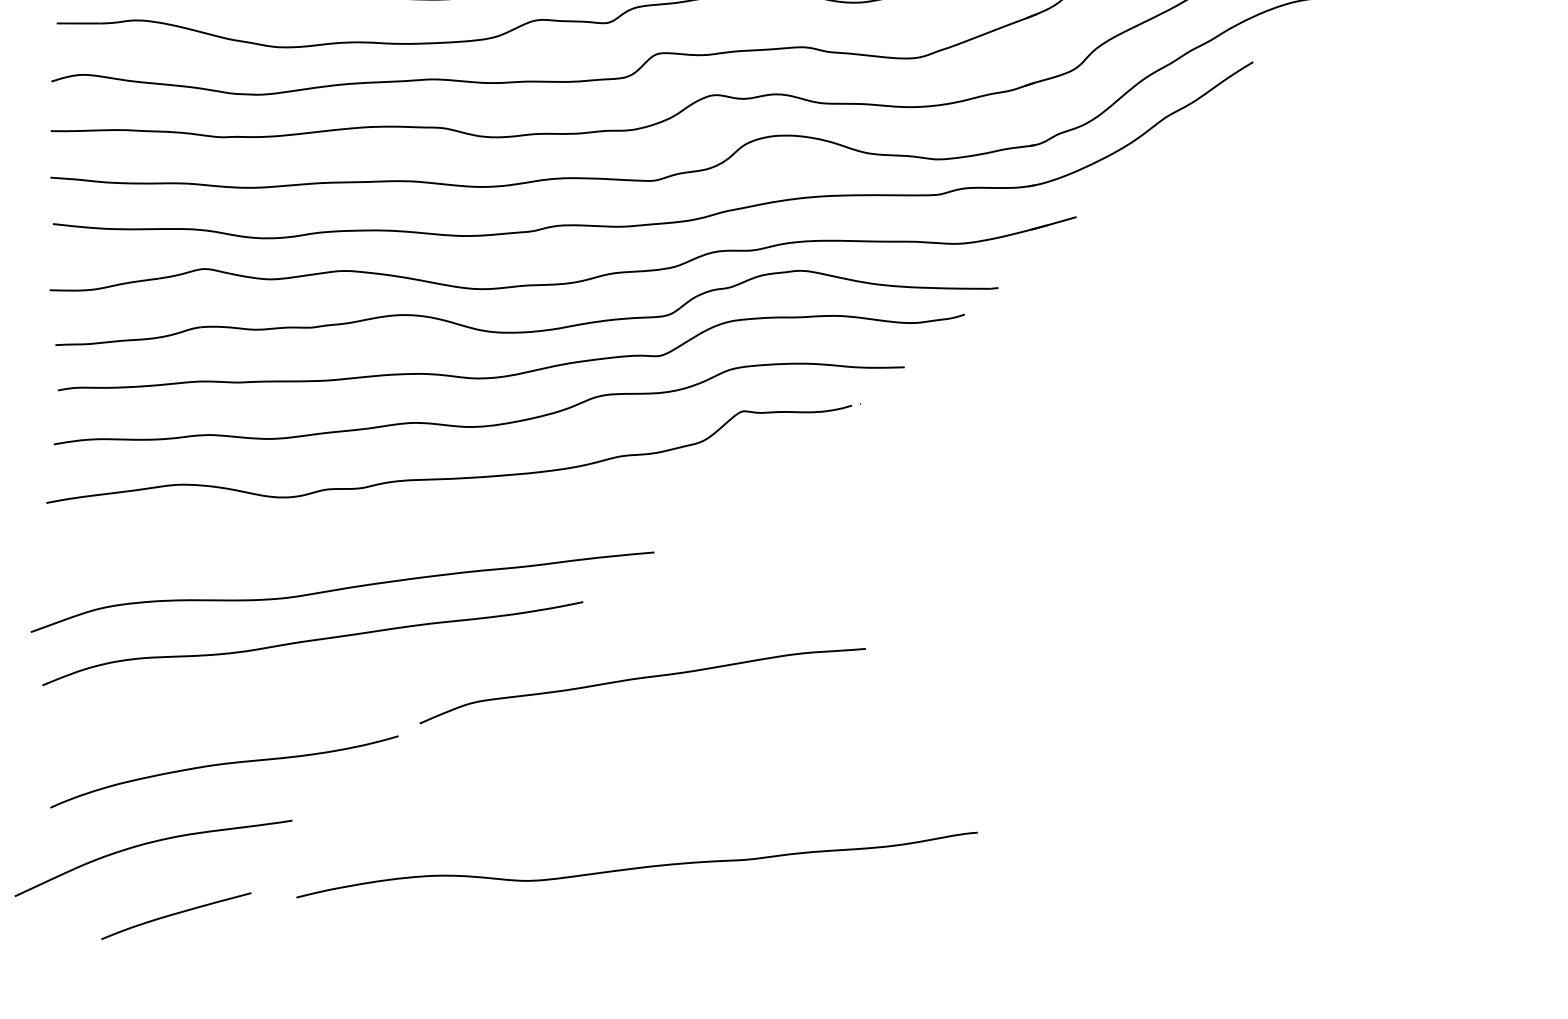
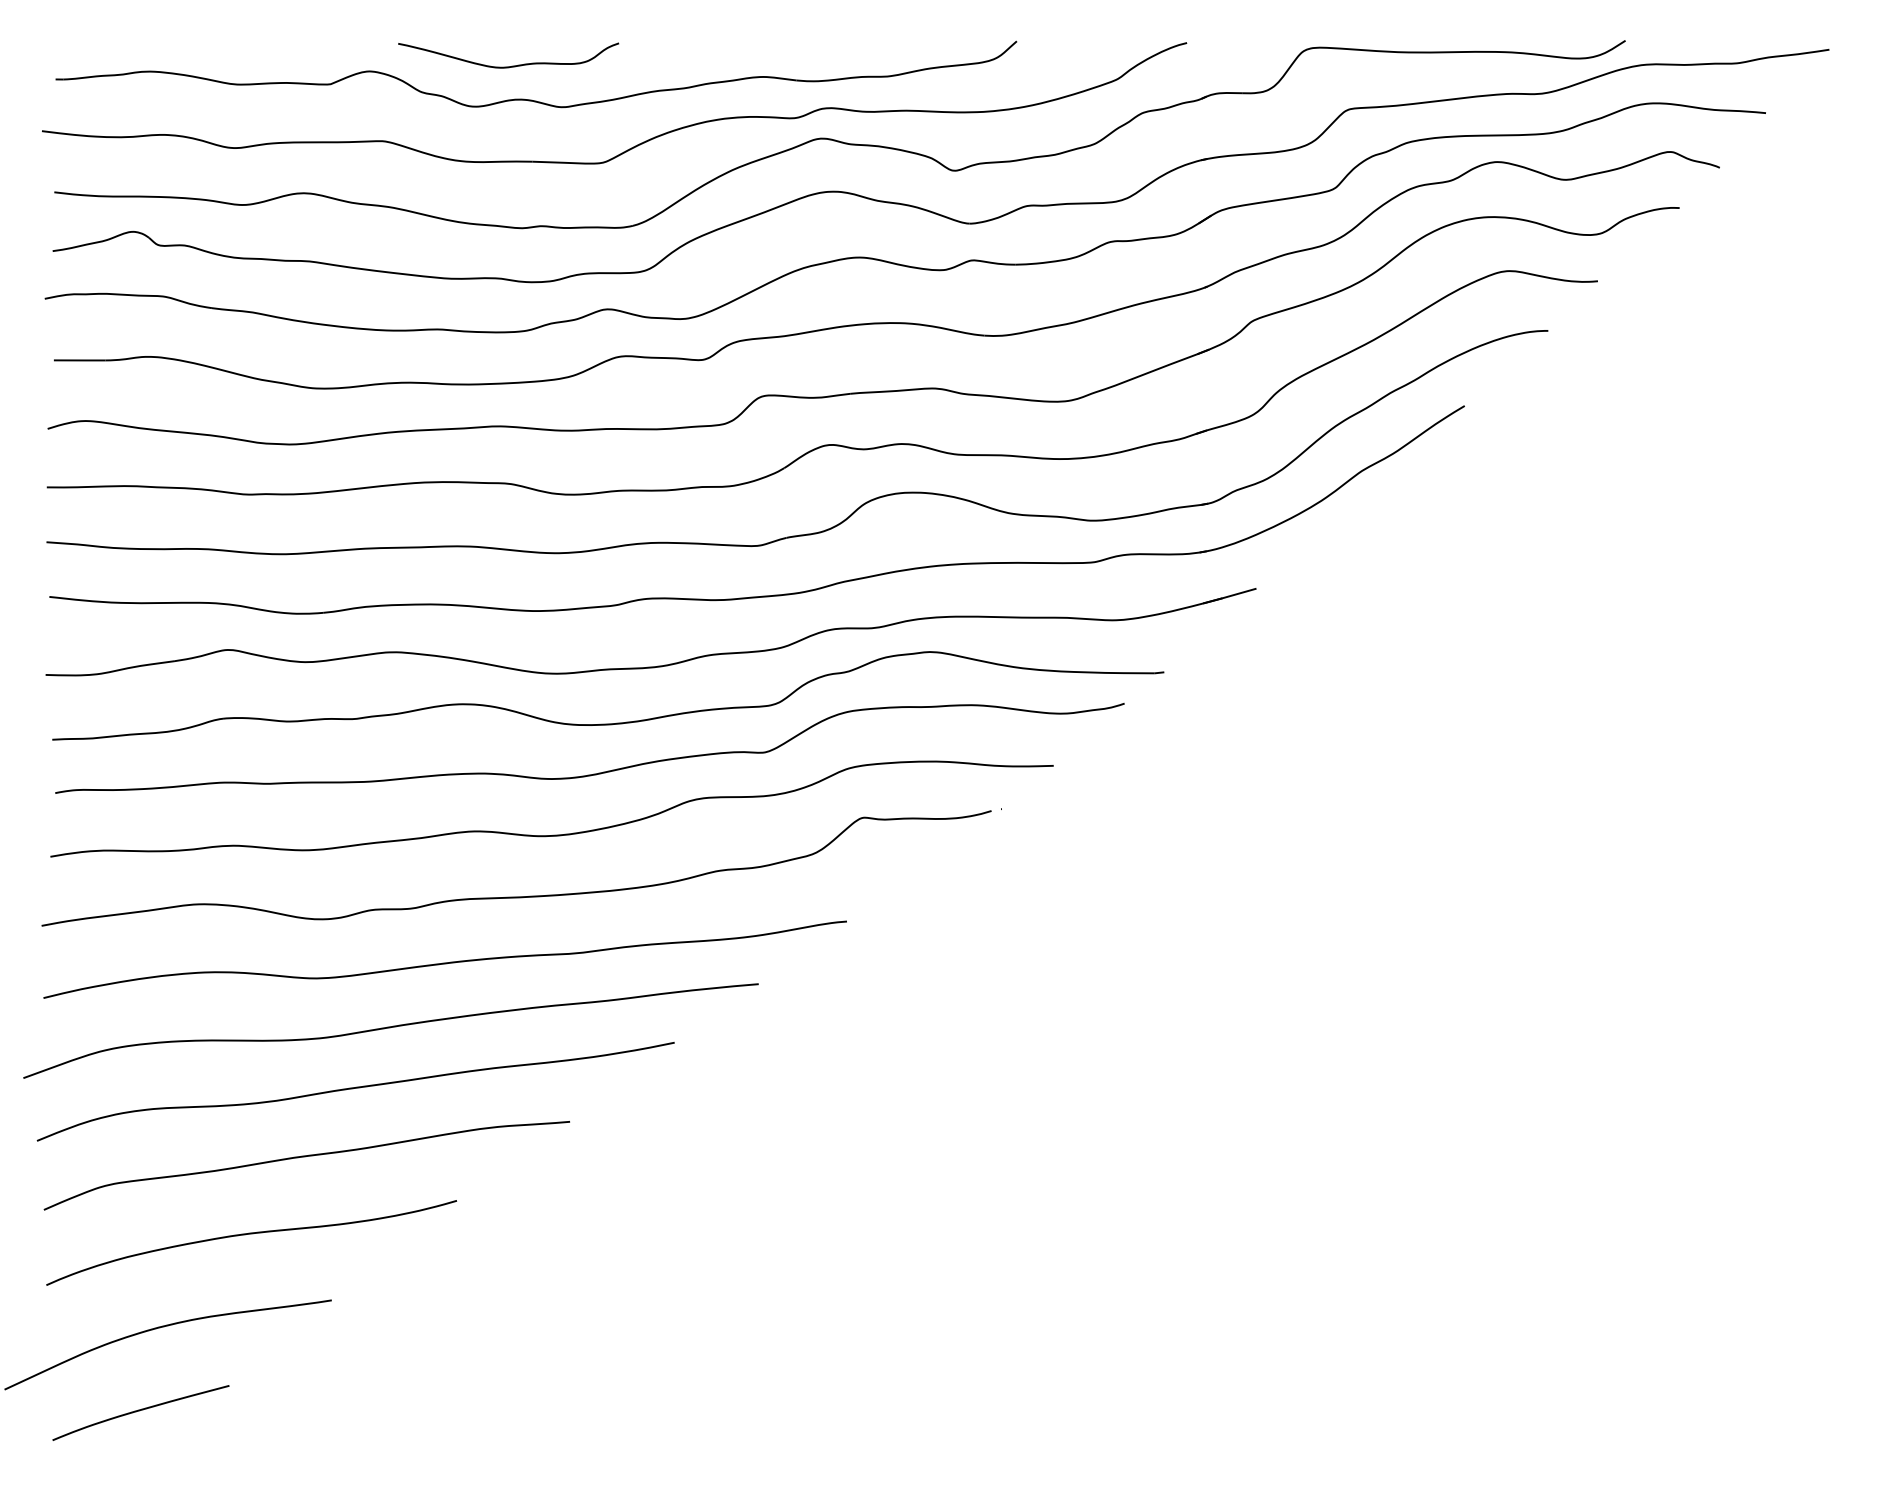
curve: (641, 679) -> (305, 1157), moved
curve: (636, 867) -> (444, 962), moved
curve: (175, 914) -> (139, 1411), moved

